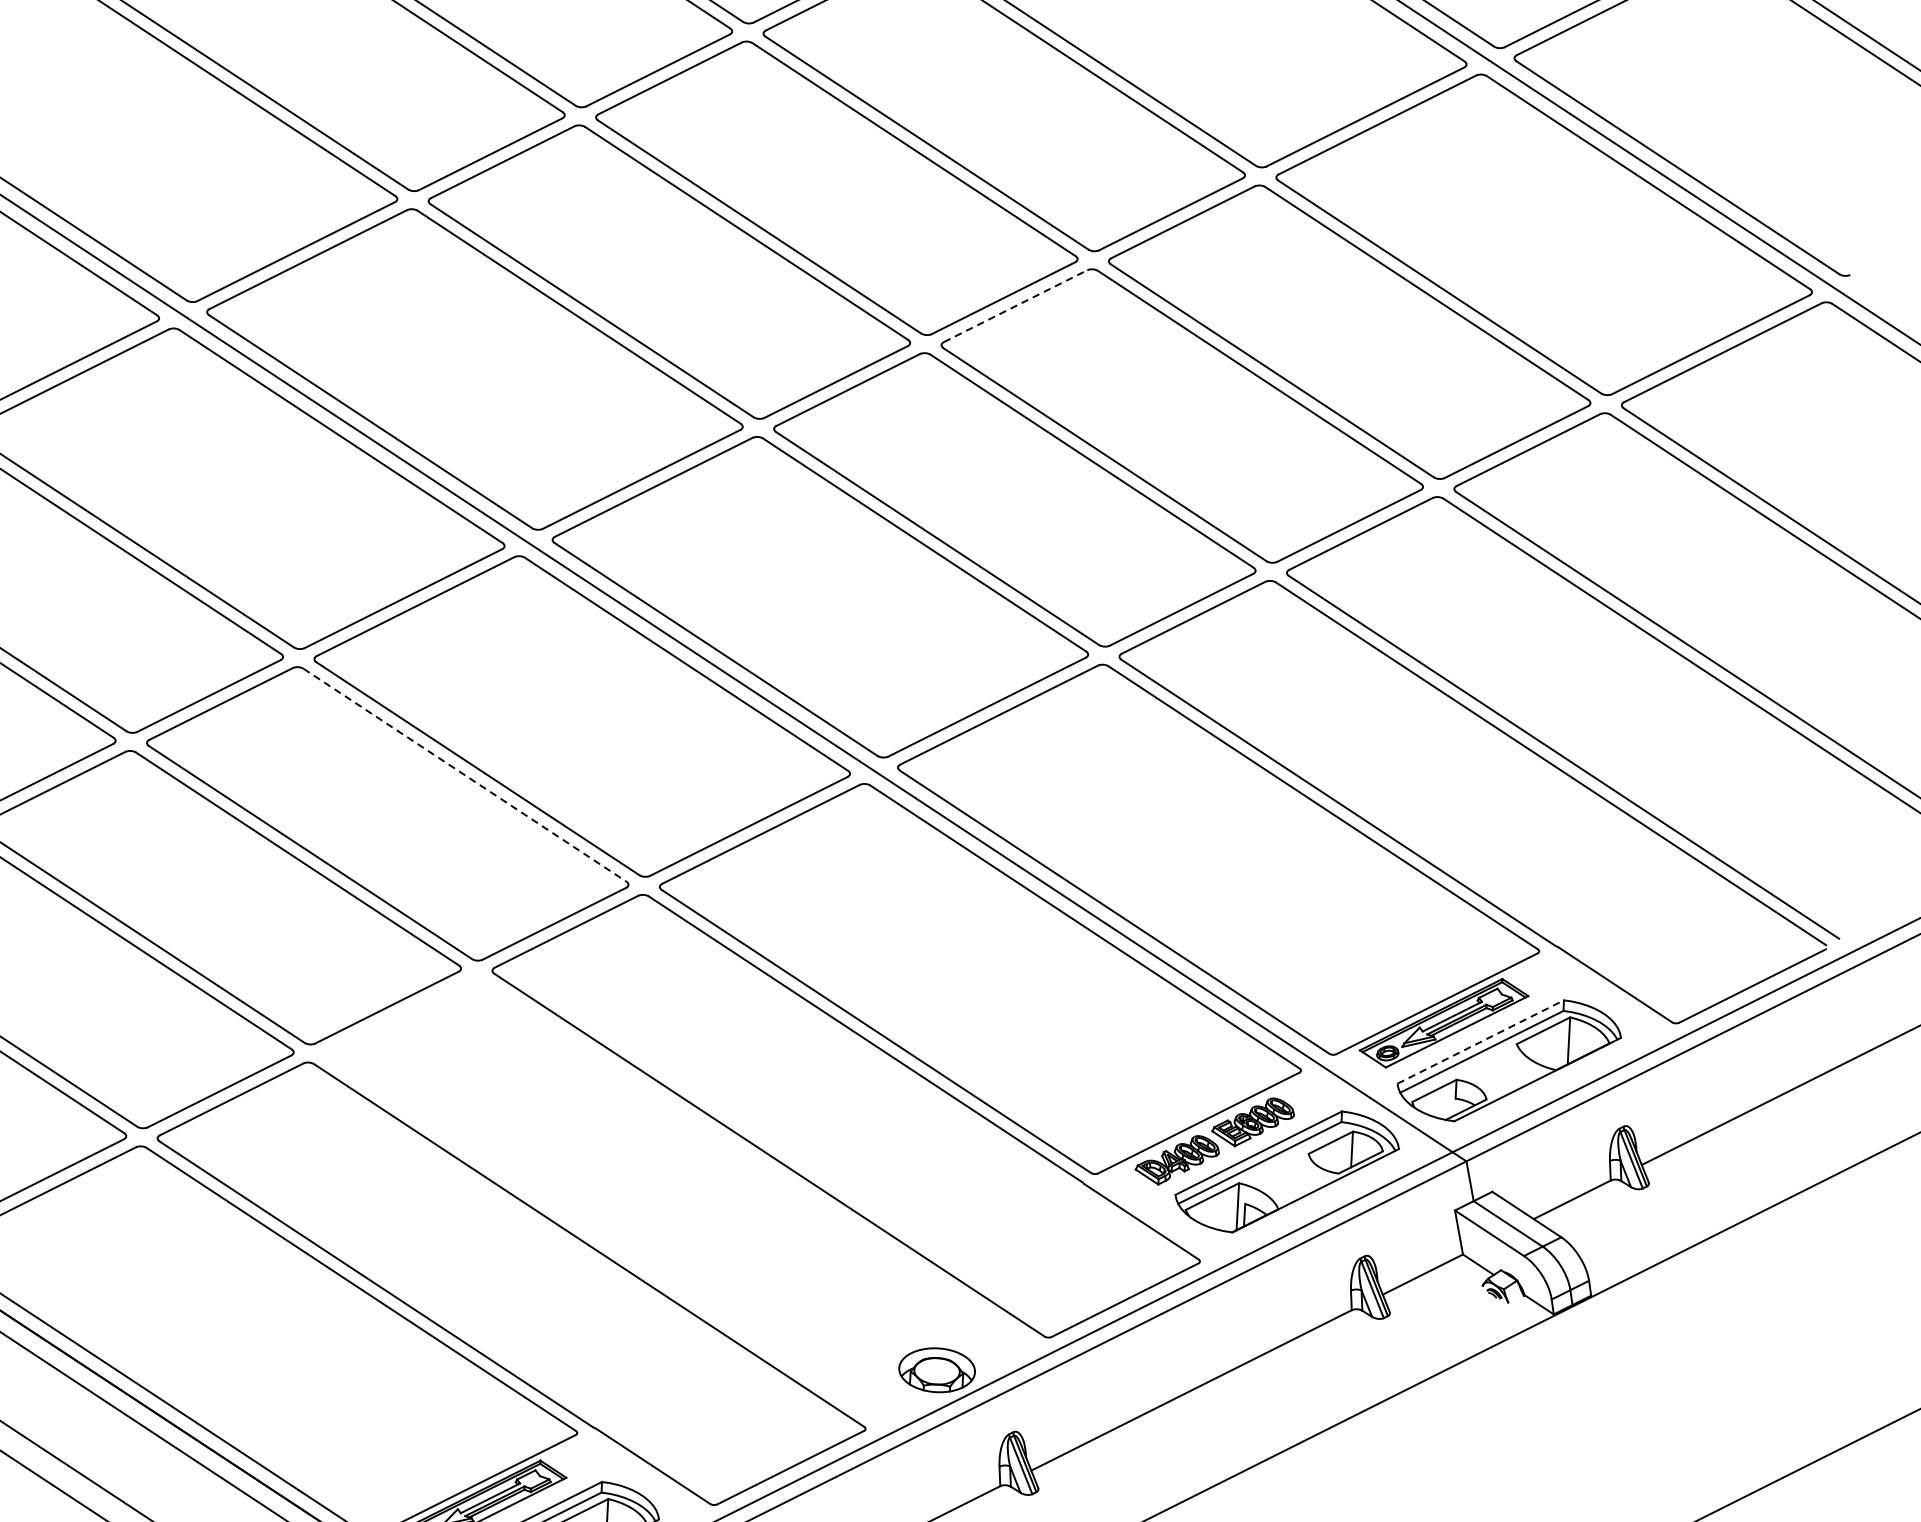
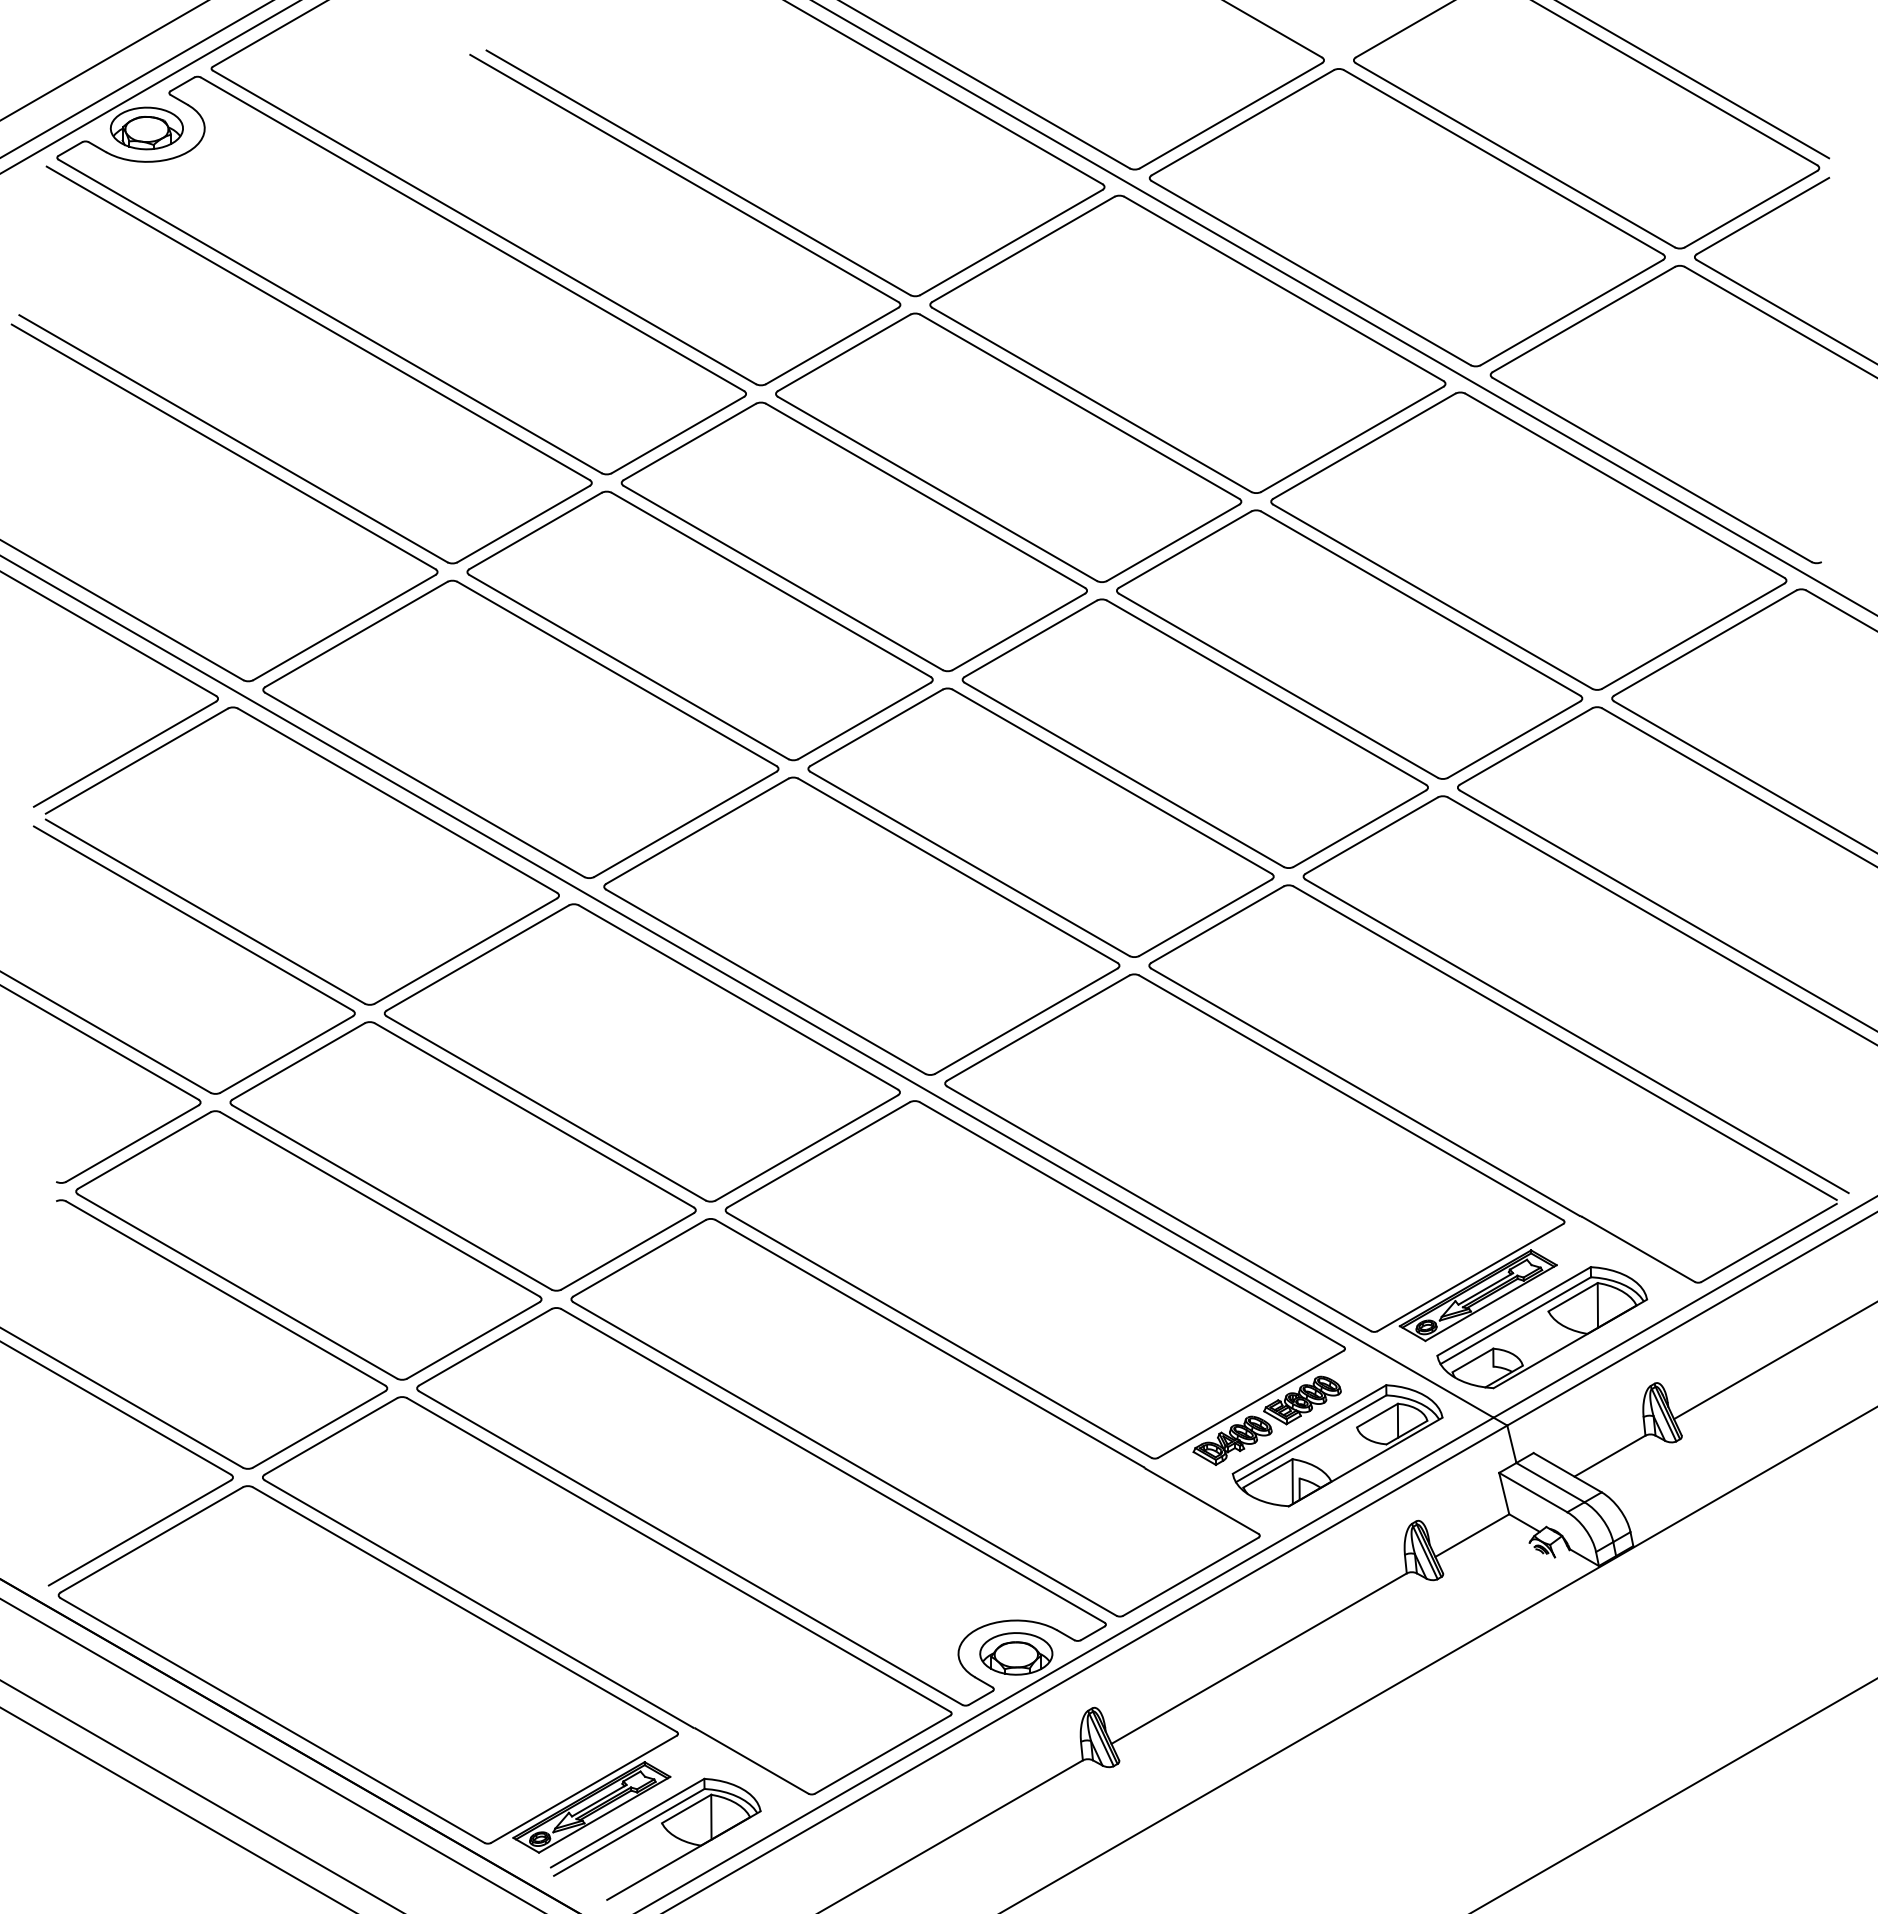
line: (1016, 305) -> (1031, 638), dashed -> solid
line: (465, 775) -> (534, 1115), dashed -> solid
line: (1481, 1042) -> (1514, 1311), dashed -> solid
part: (678, 1199) -> (761, 1506), added

